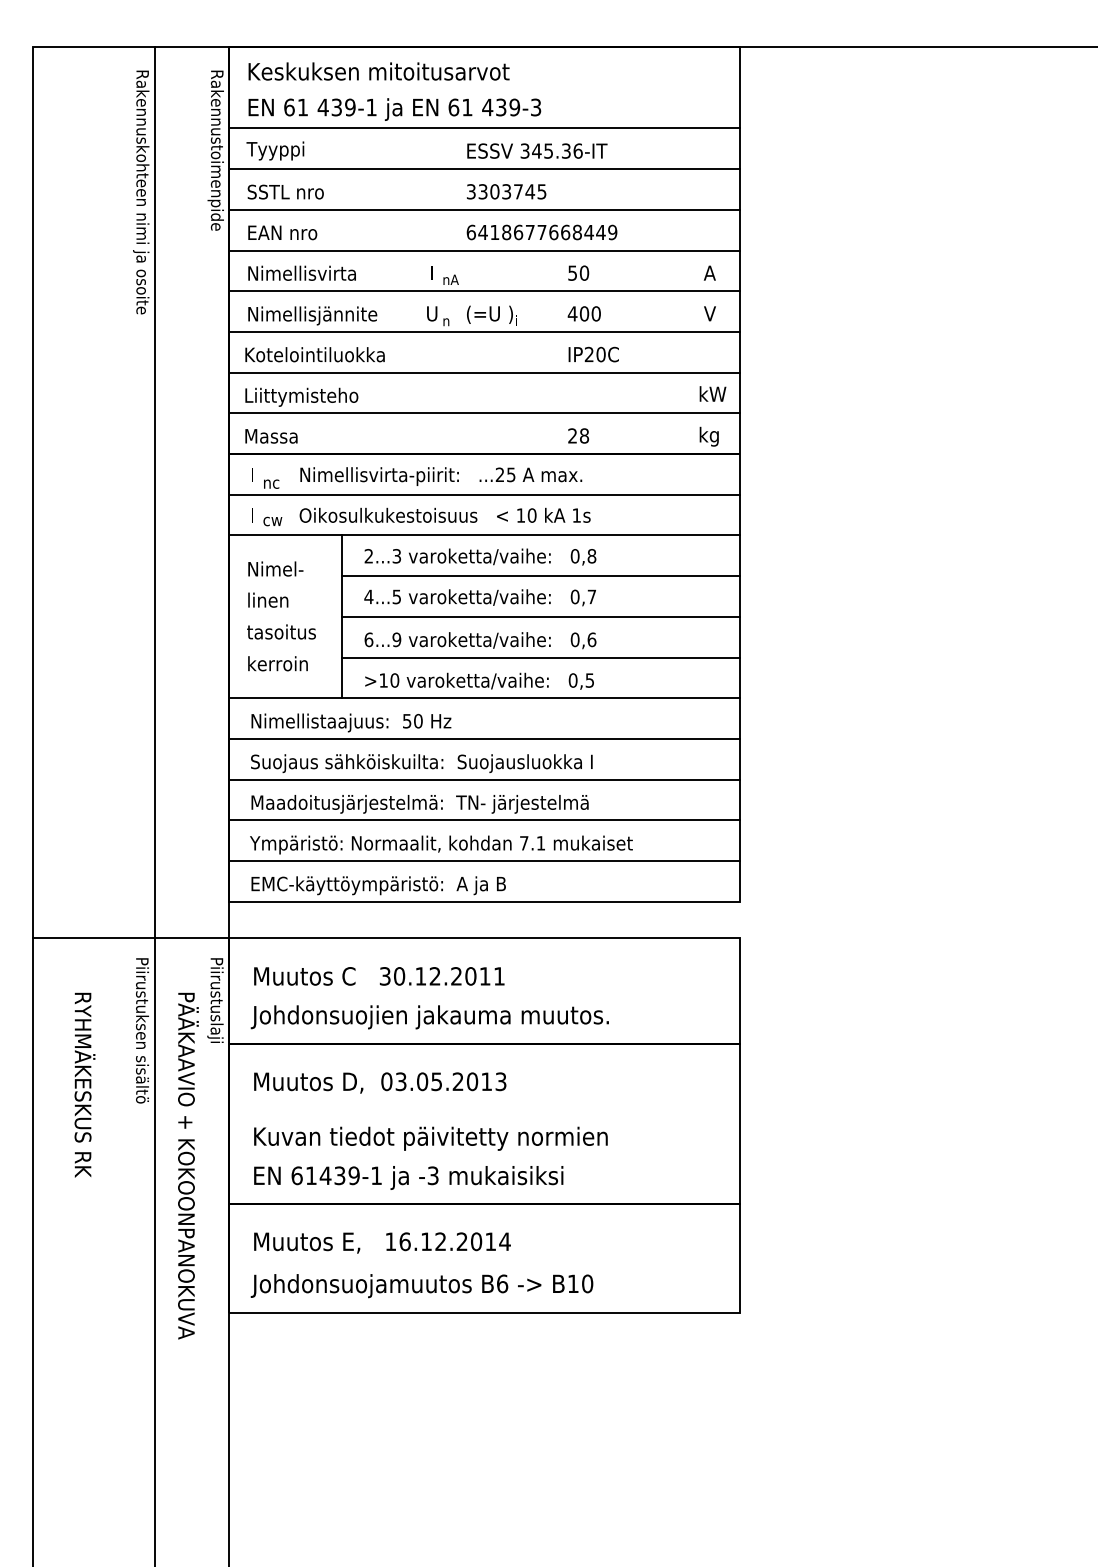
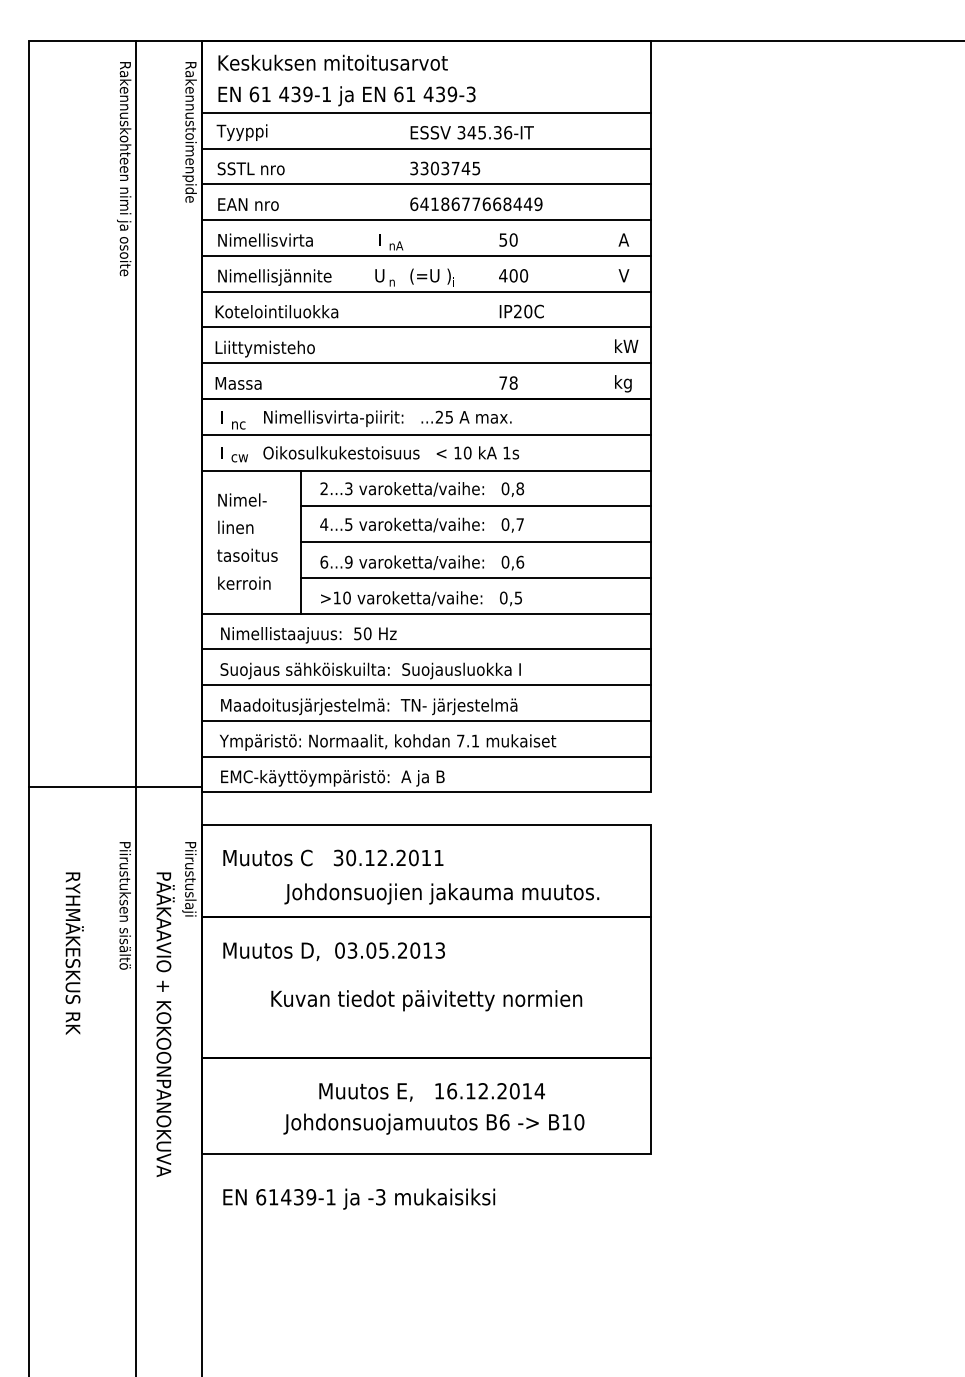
text: (571, 435) -> (502, 382), 28 -> 78
line: (130, 938) -> (114, 786), moved
text: (429, 1016) -> (441, 893), moved
text: (430, 1138) -> (426, 1000), moved
text: (409, 1177) -> (359, 1198), moved
text: (381, 1243) -> (431, 1092), moved
text: (421, 1285) -> (433, 1123), moved

